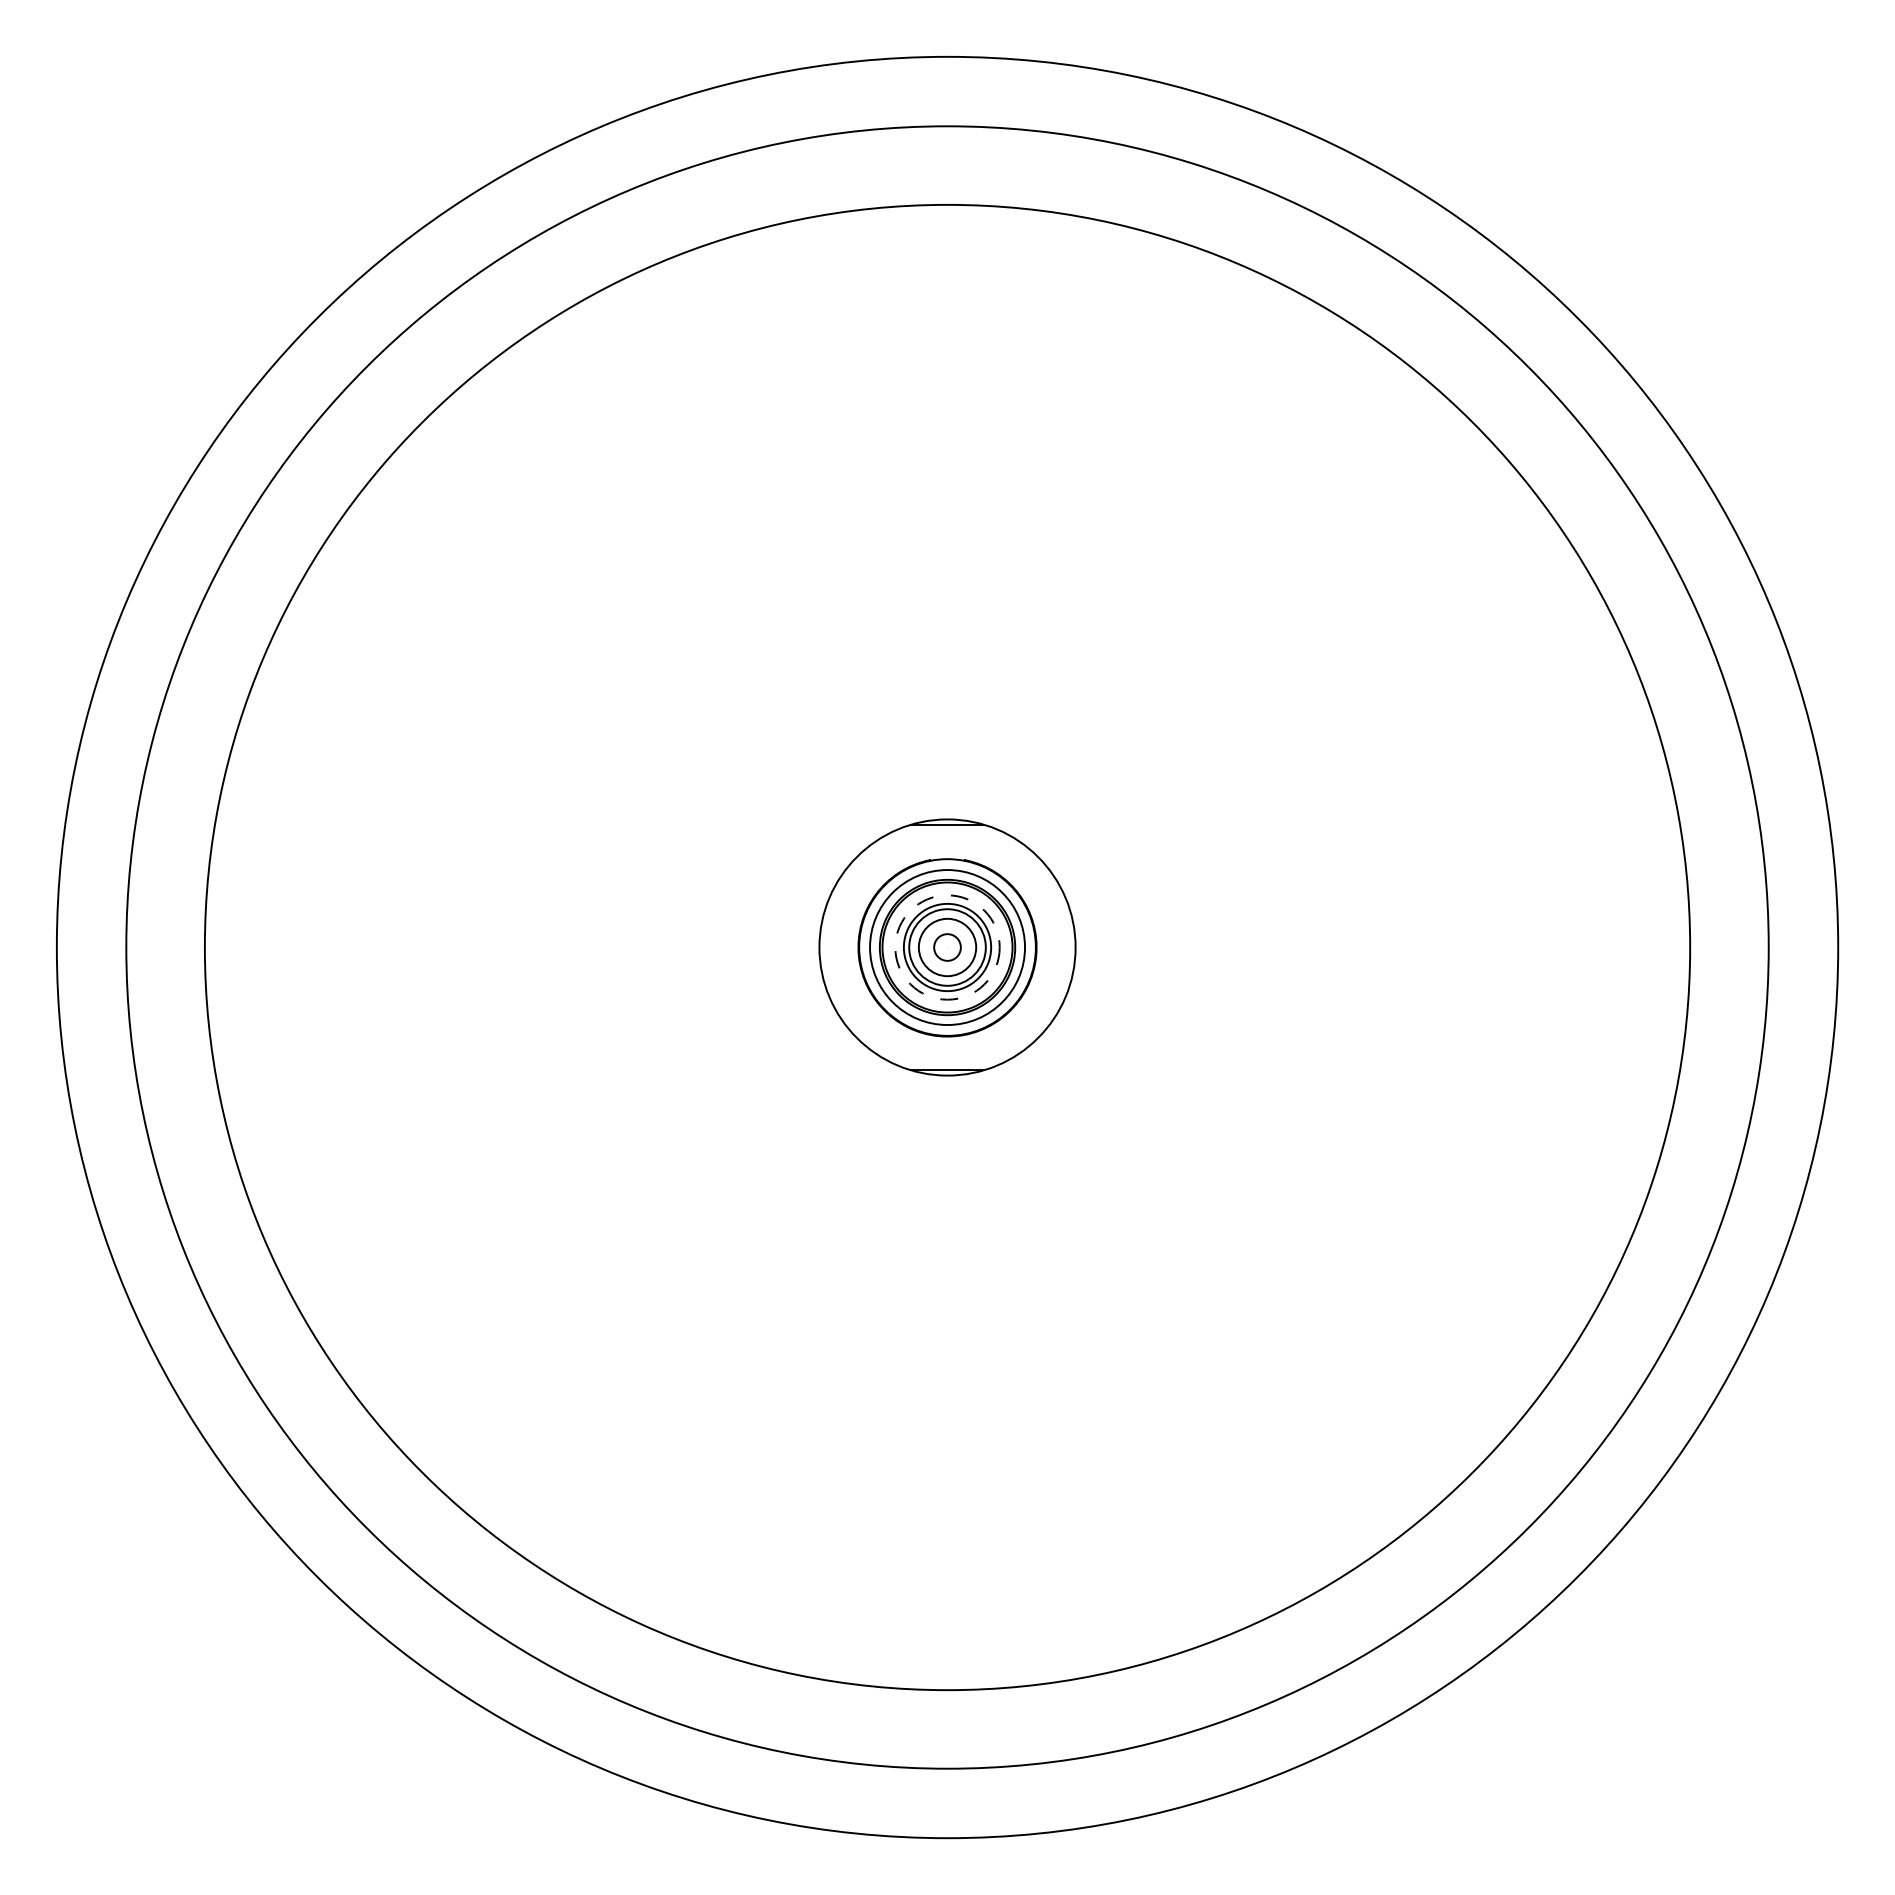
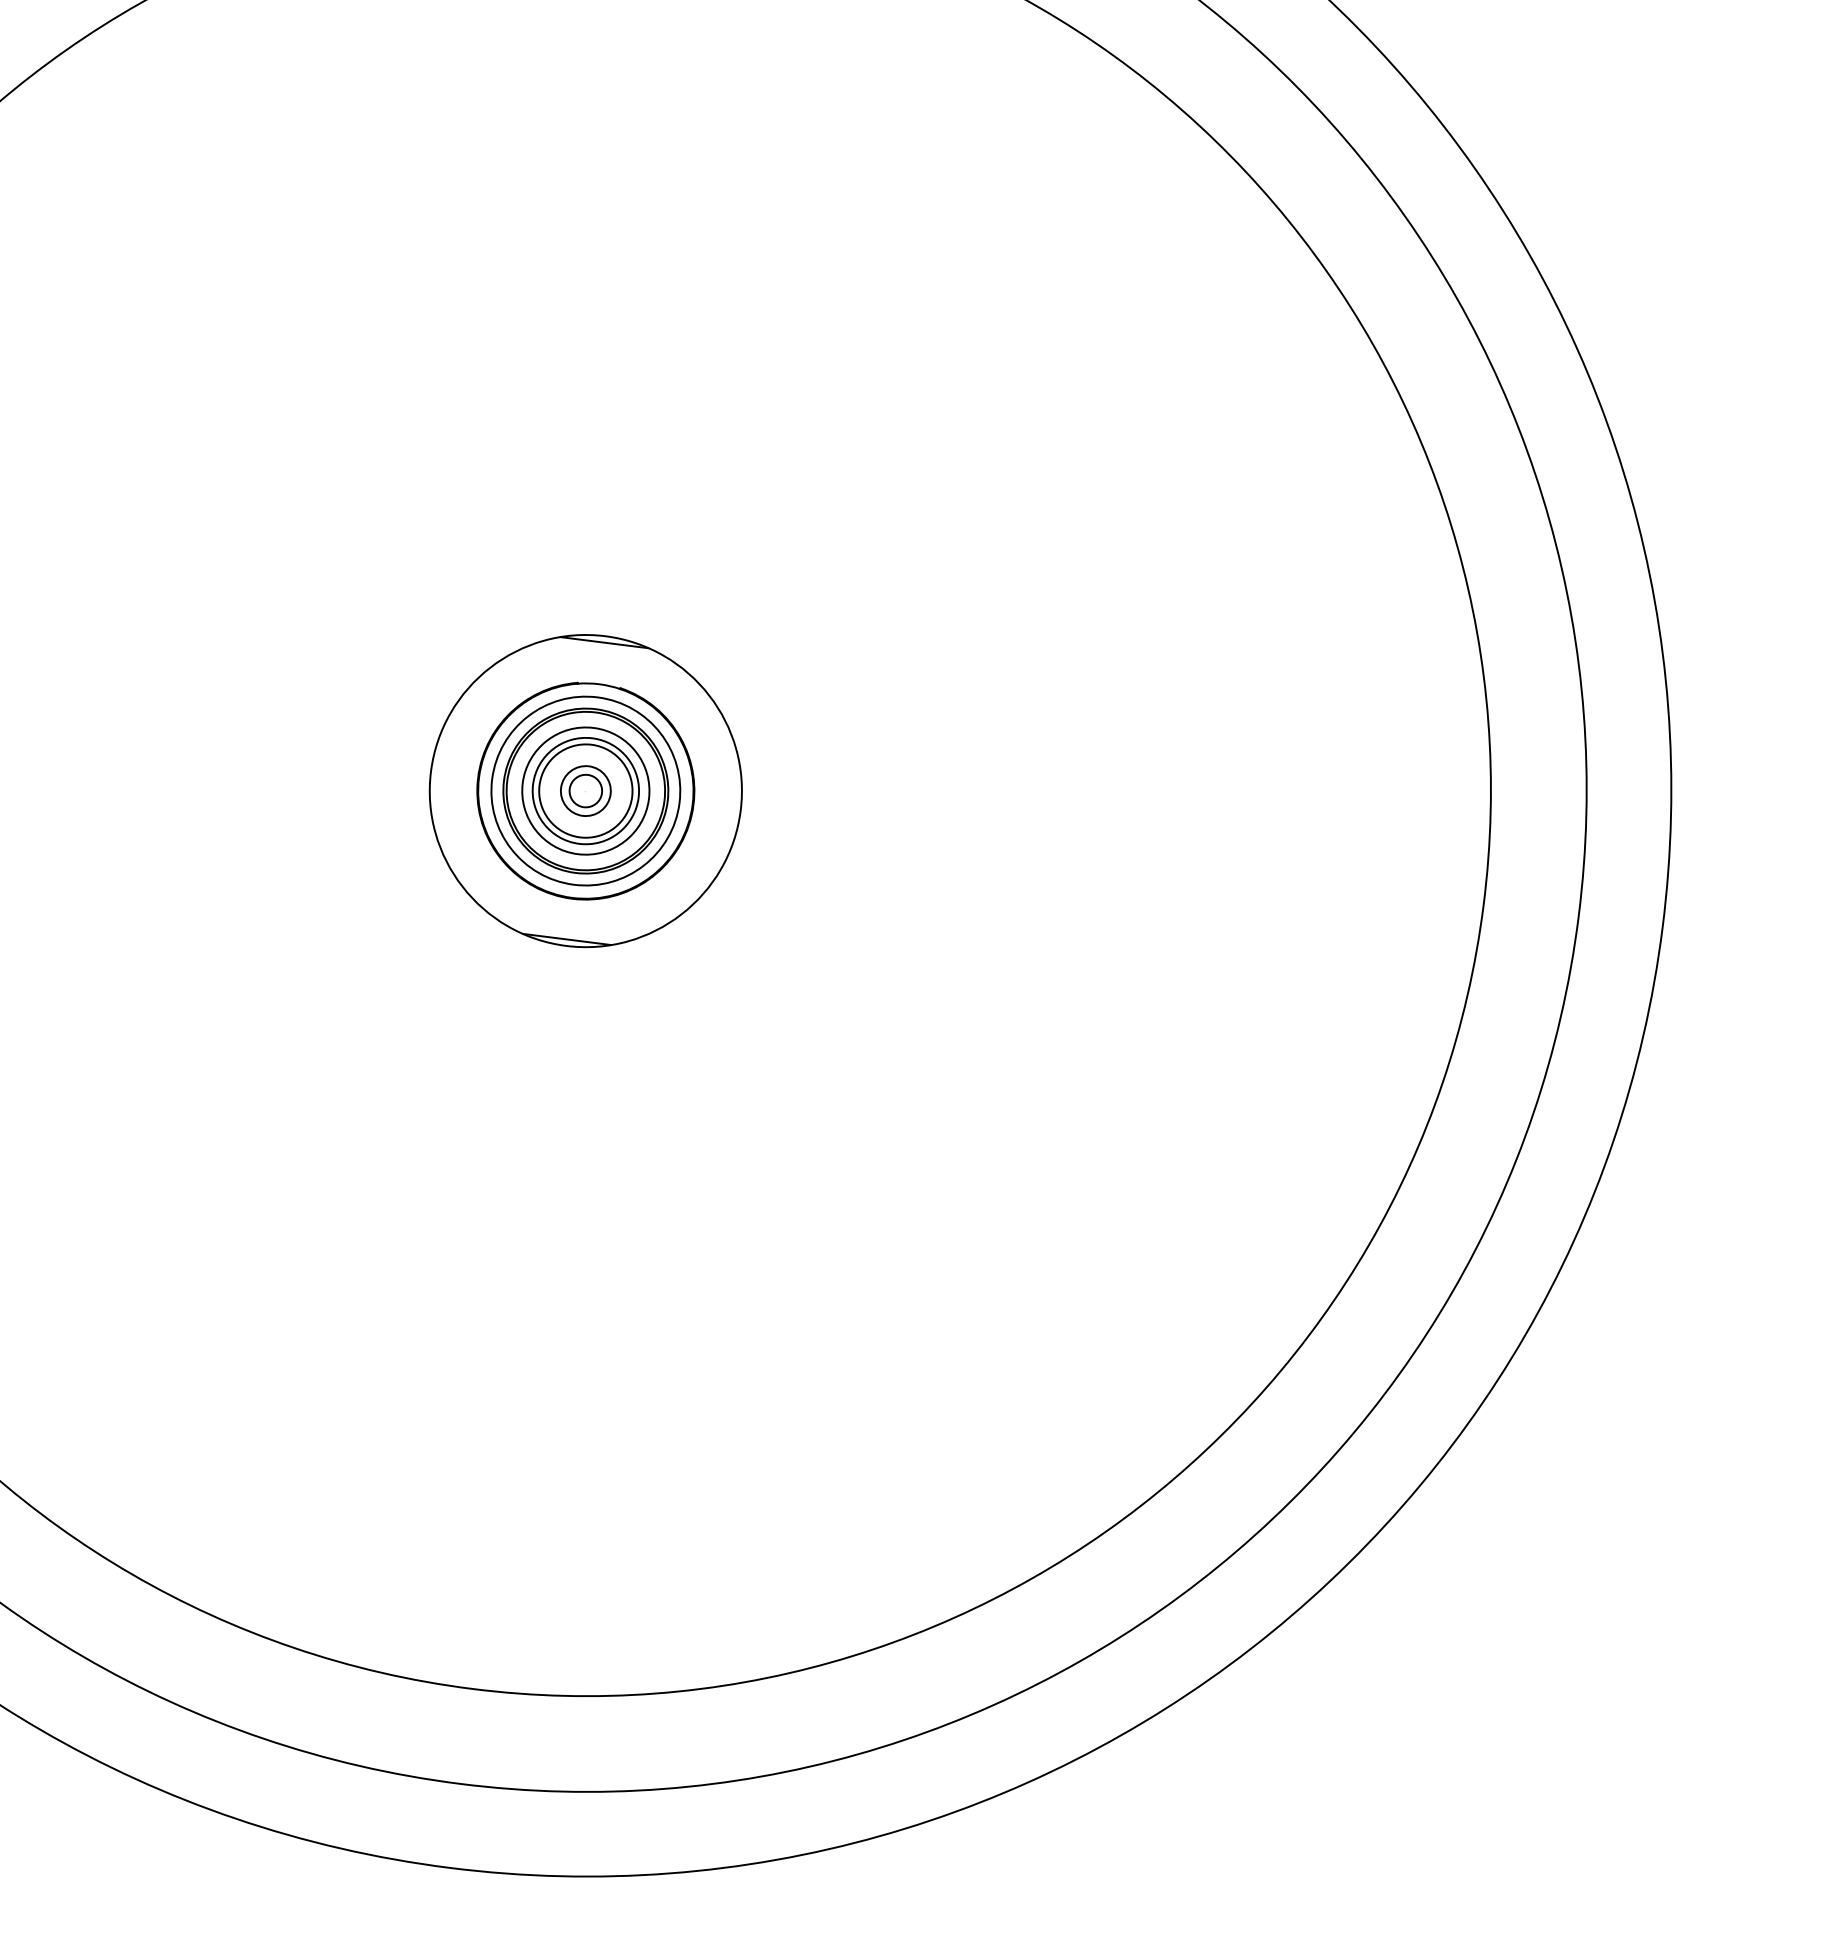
circle: (947, 947) -> (585, 791), dashed -> solid
circle: (947, 947) -> (585, 791), size x0.71

